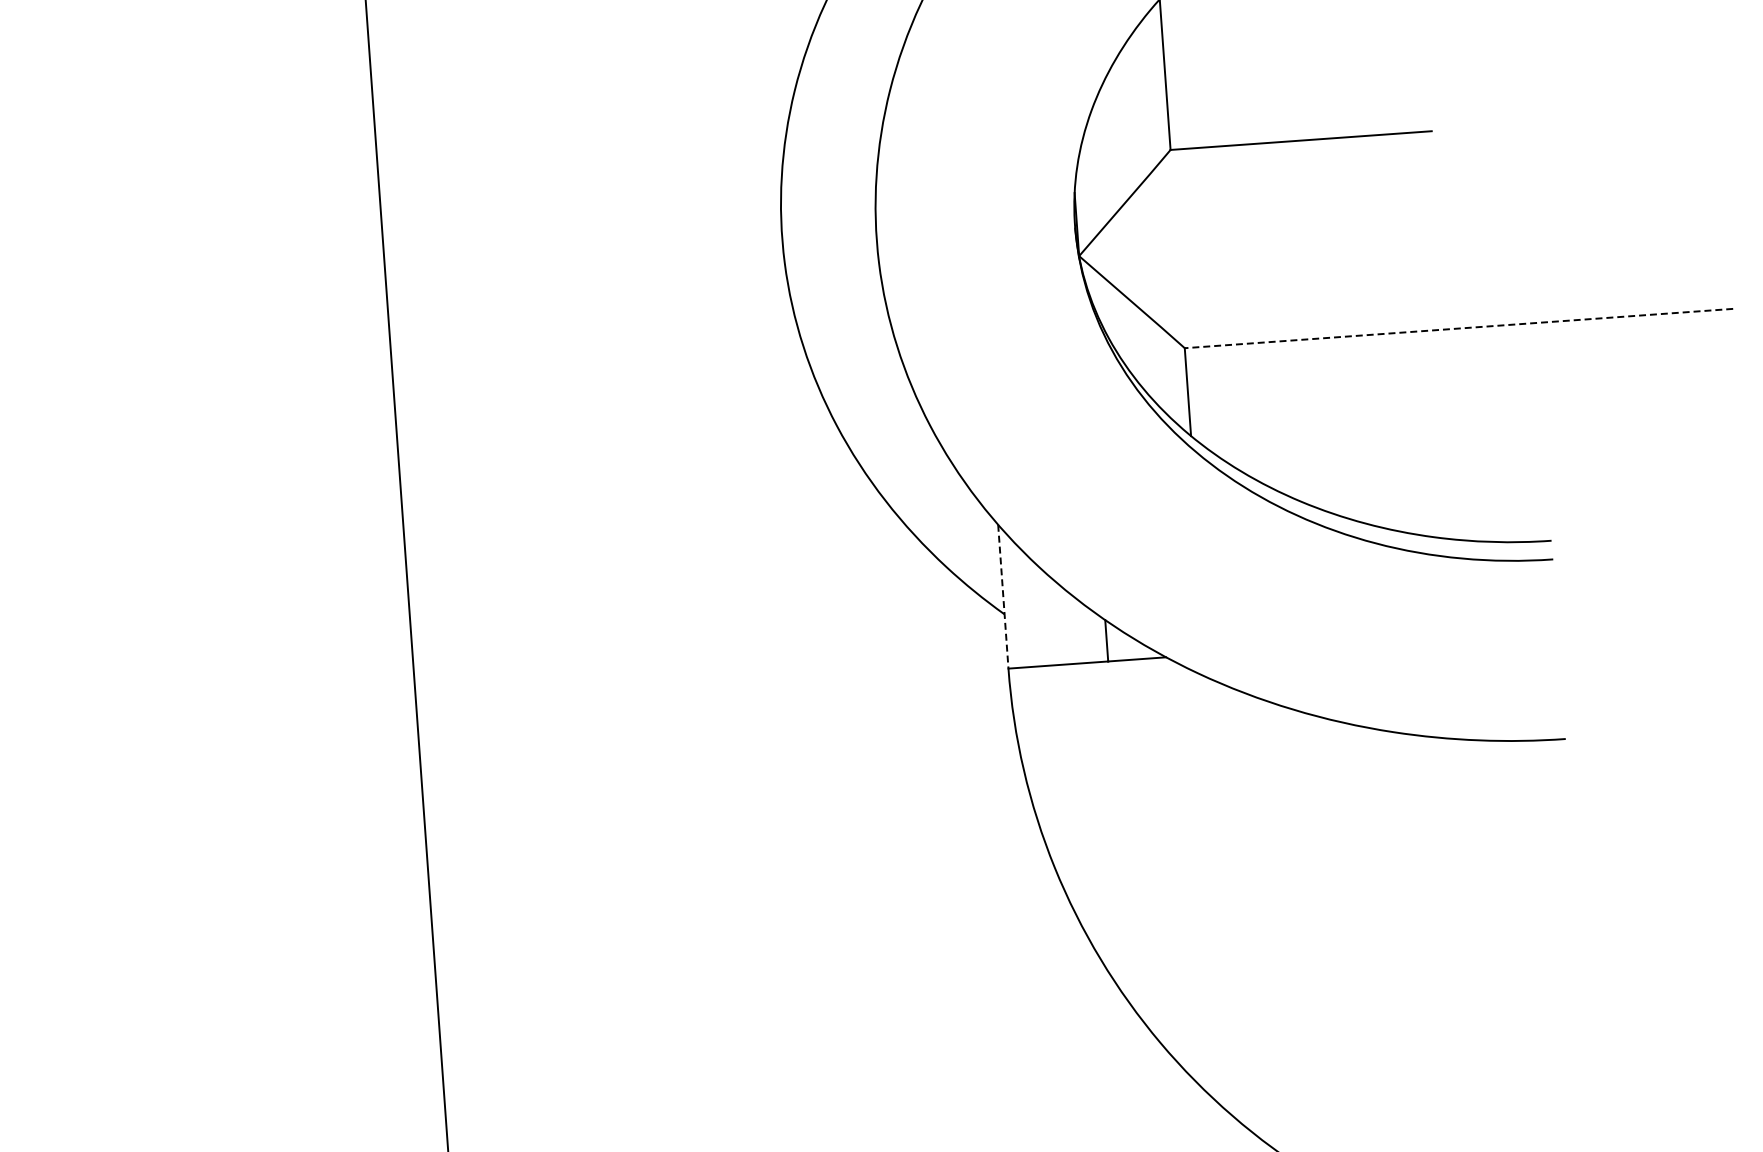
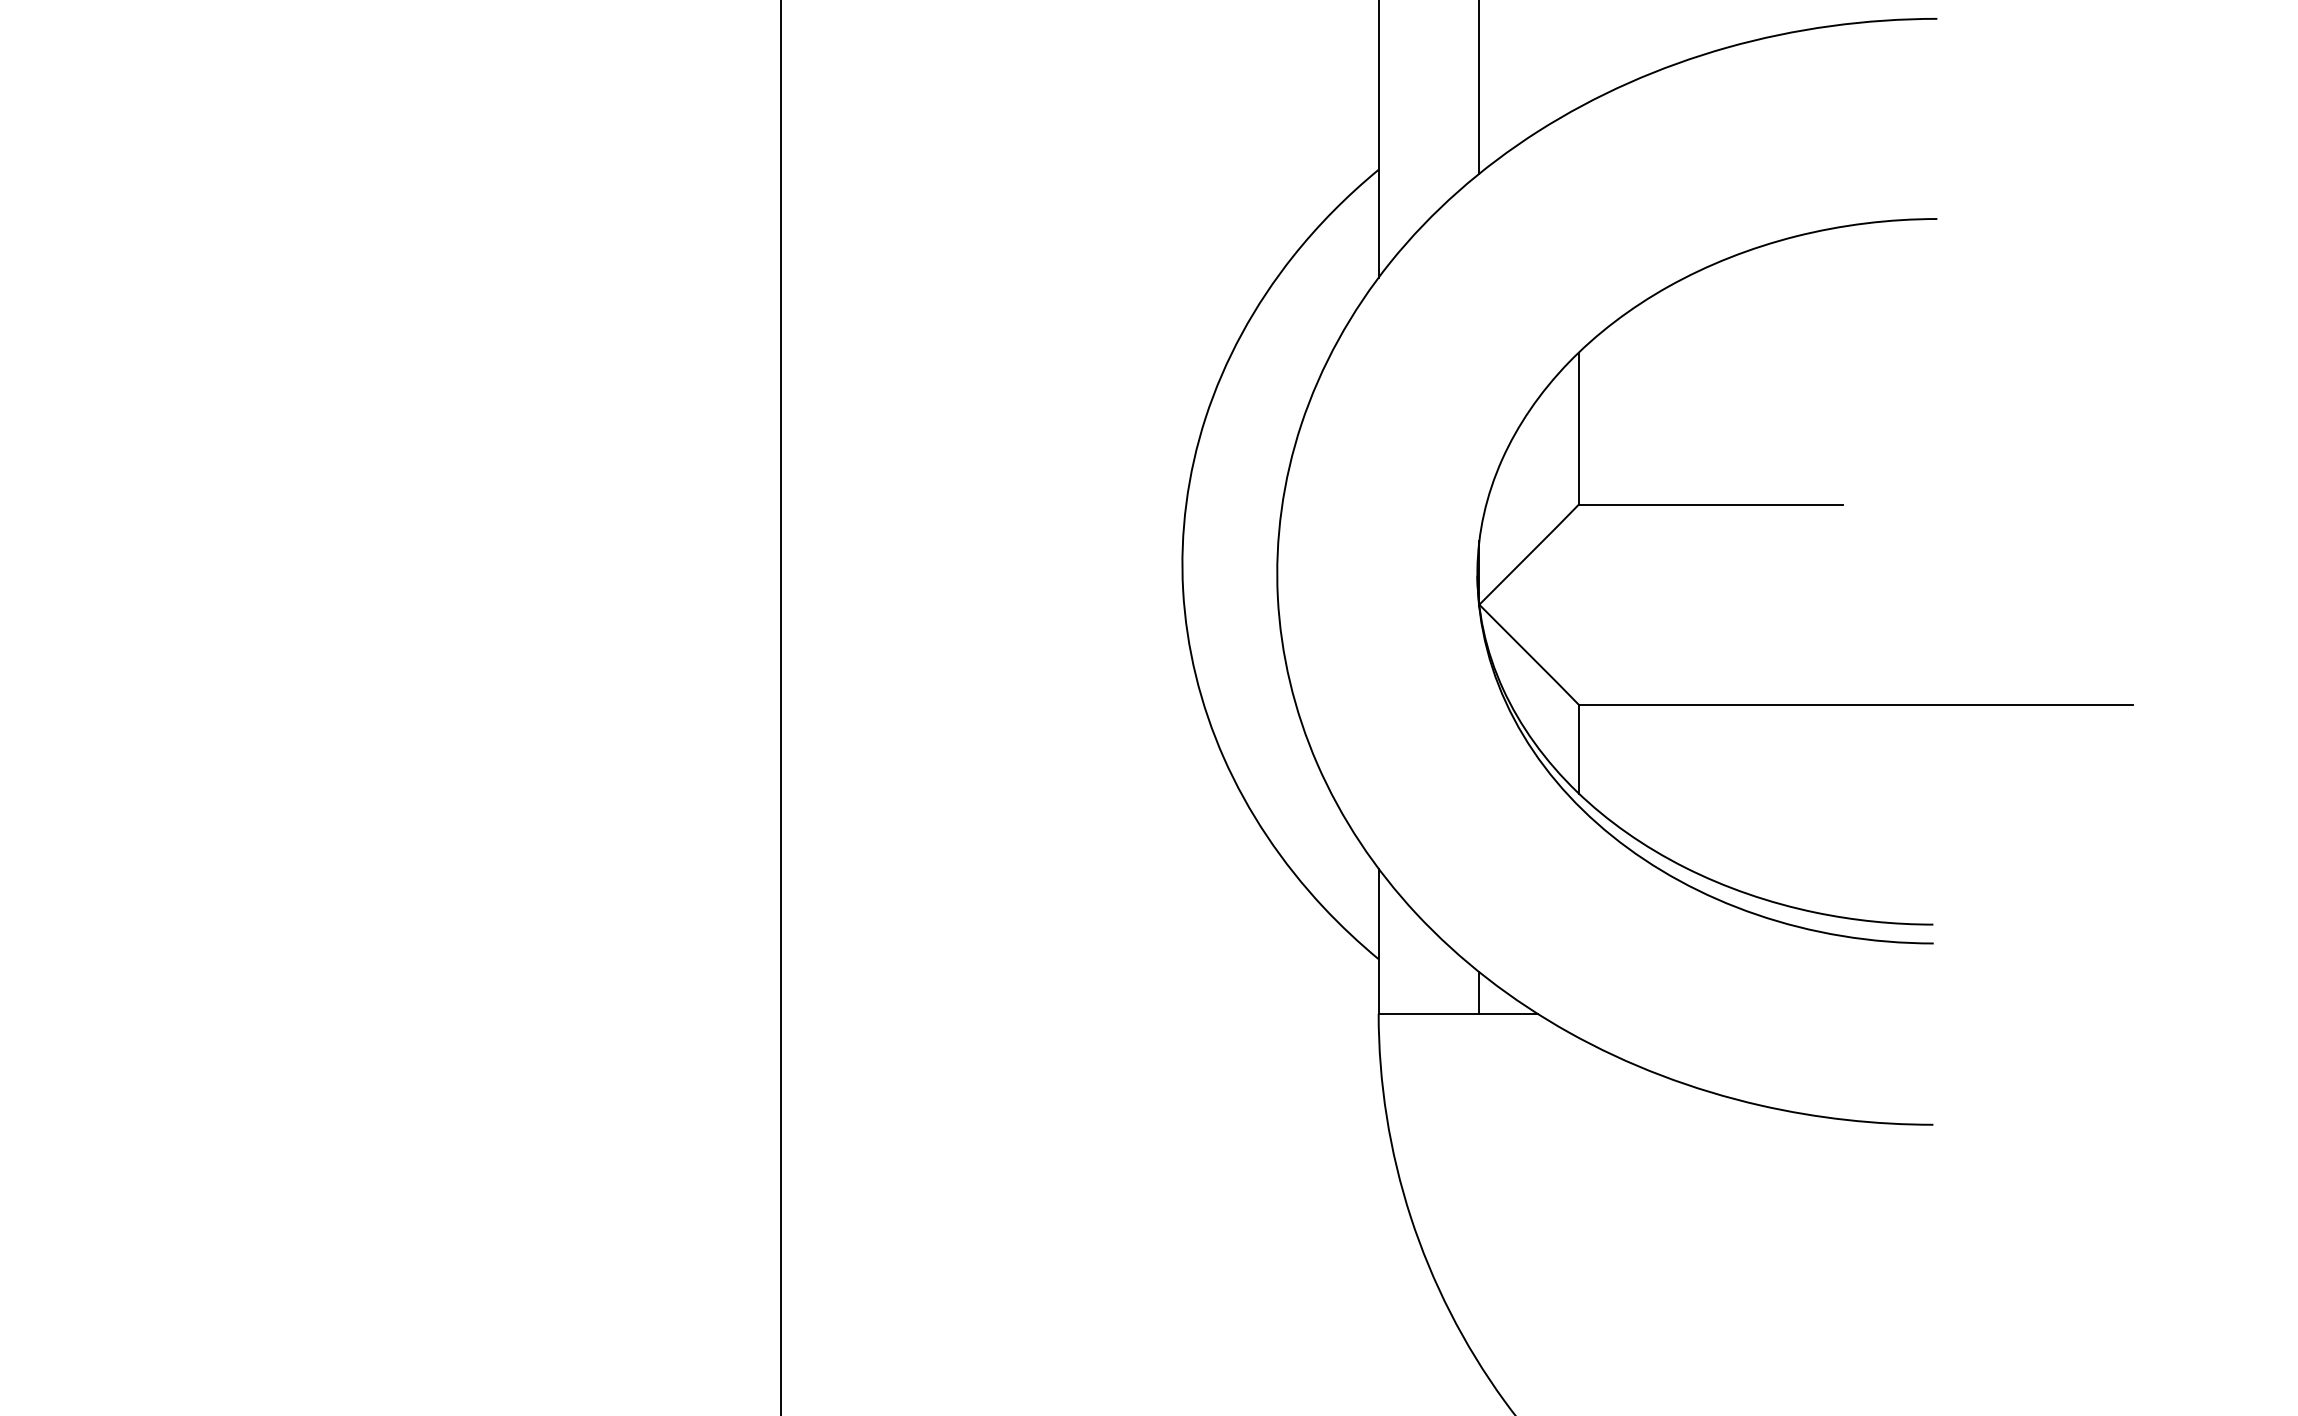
line: (1458, 328) -> (1855, 704), dashed -> solid
line: (1003, 596) -> (1378, 941), dashed -> solid

